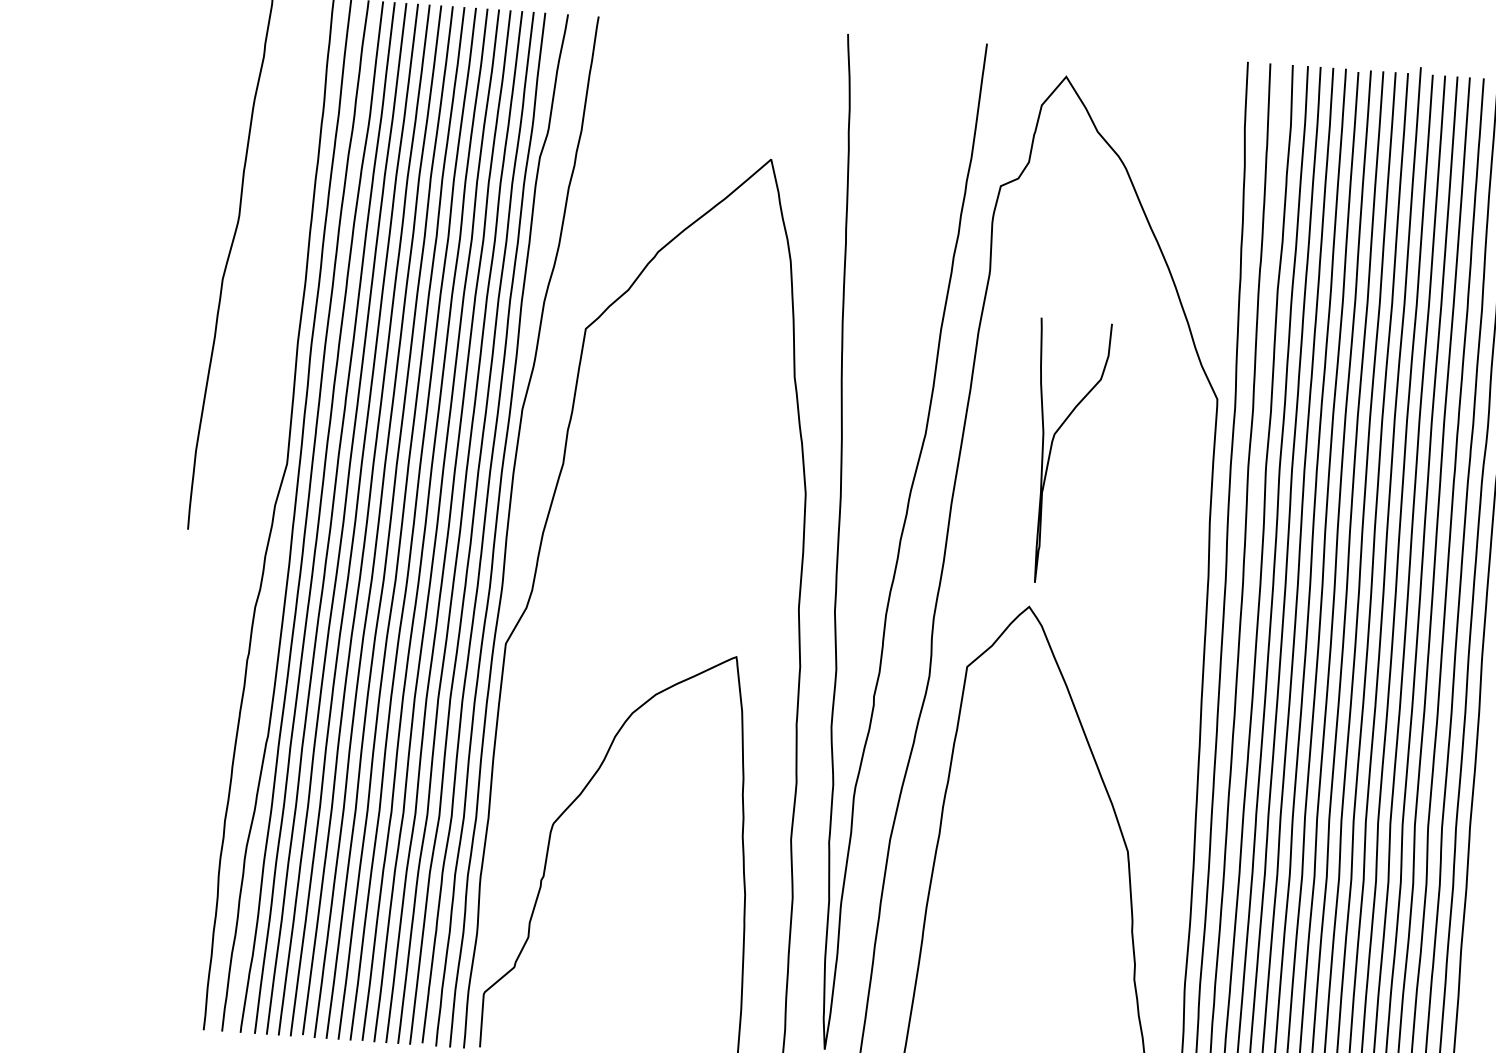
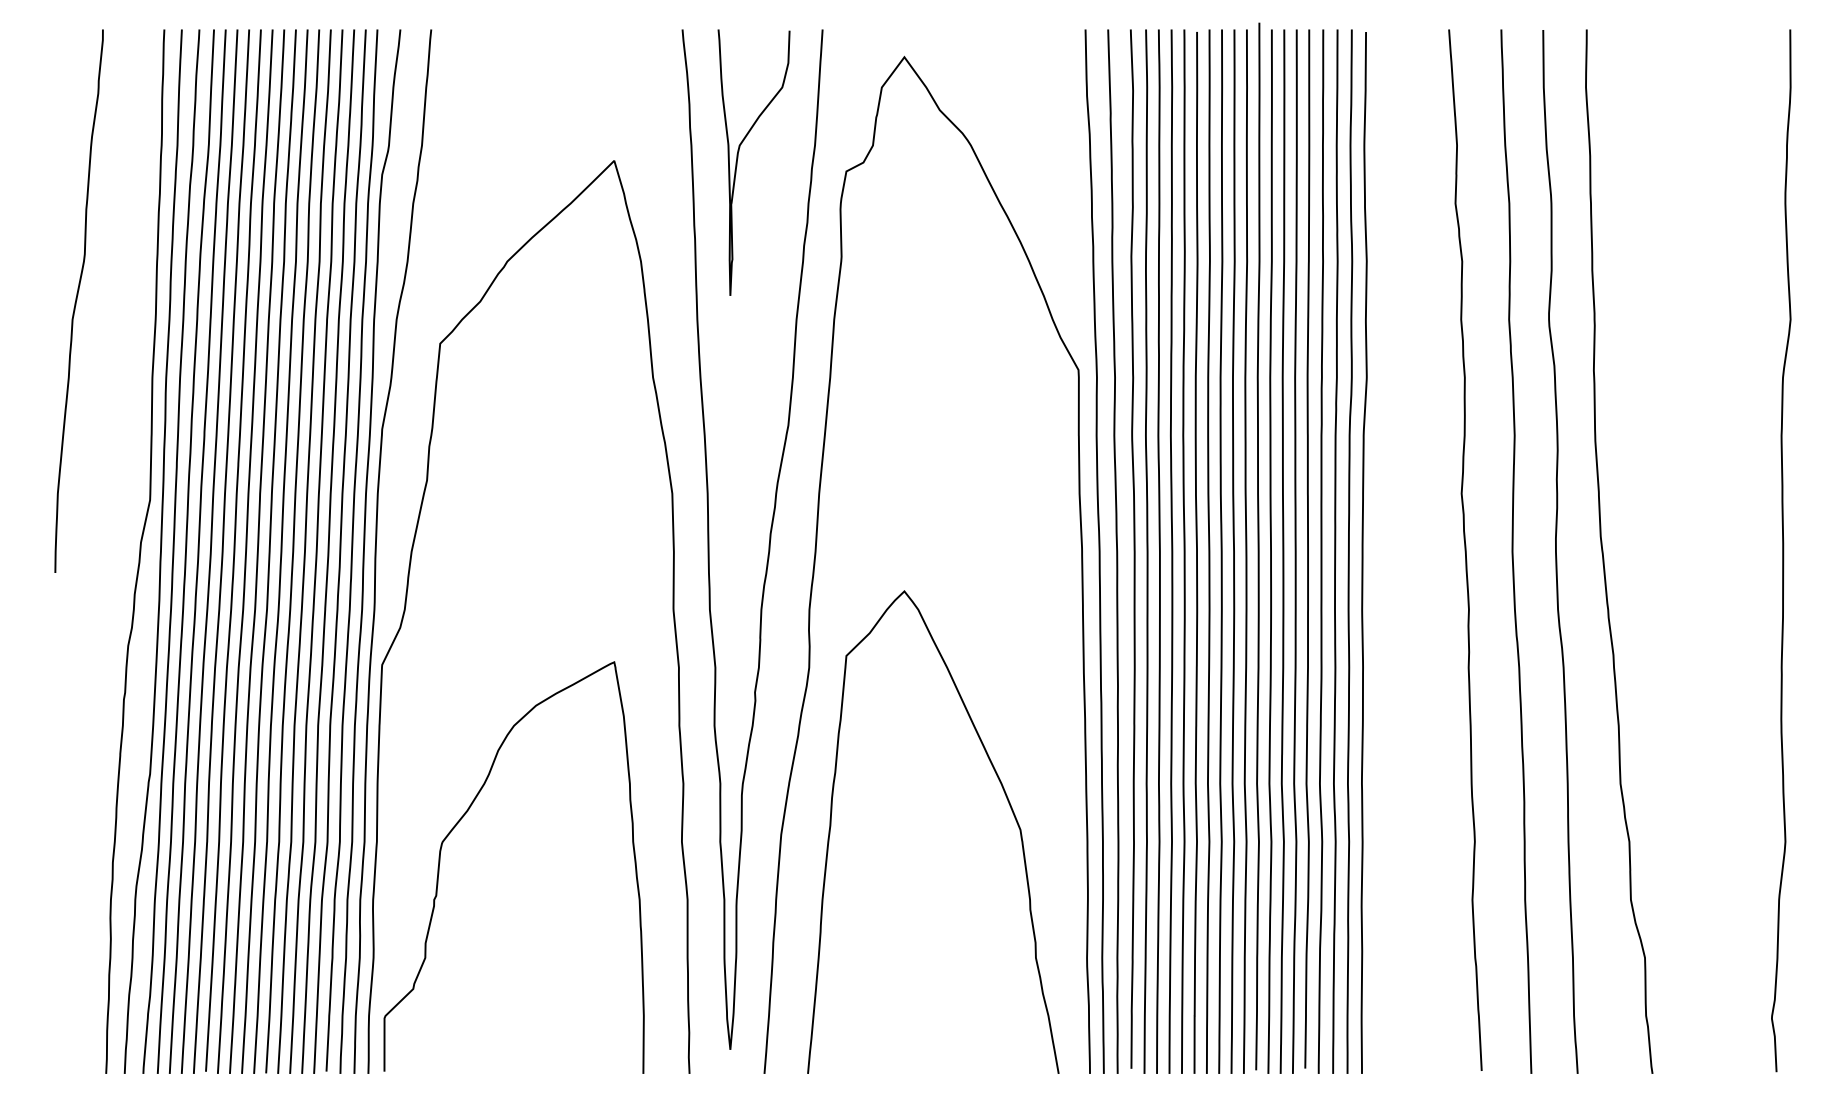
curve: (1052, 447) -> (738, 158), moved

